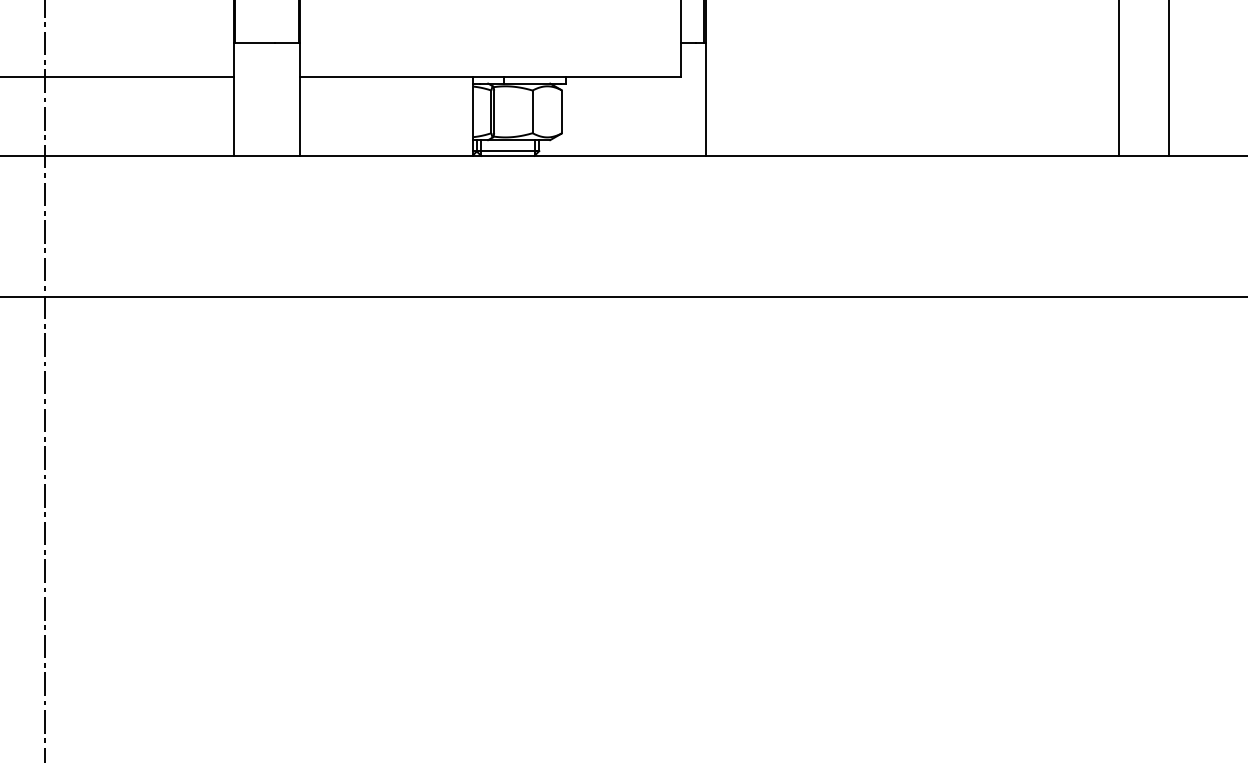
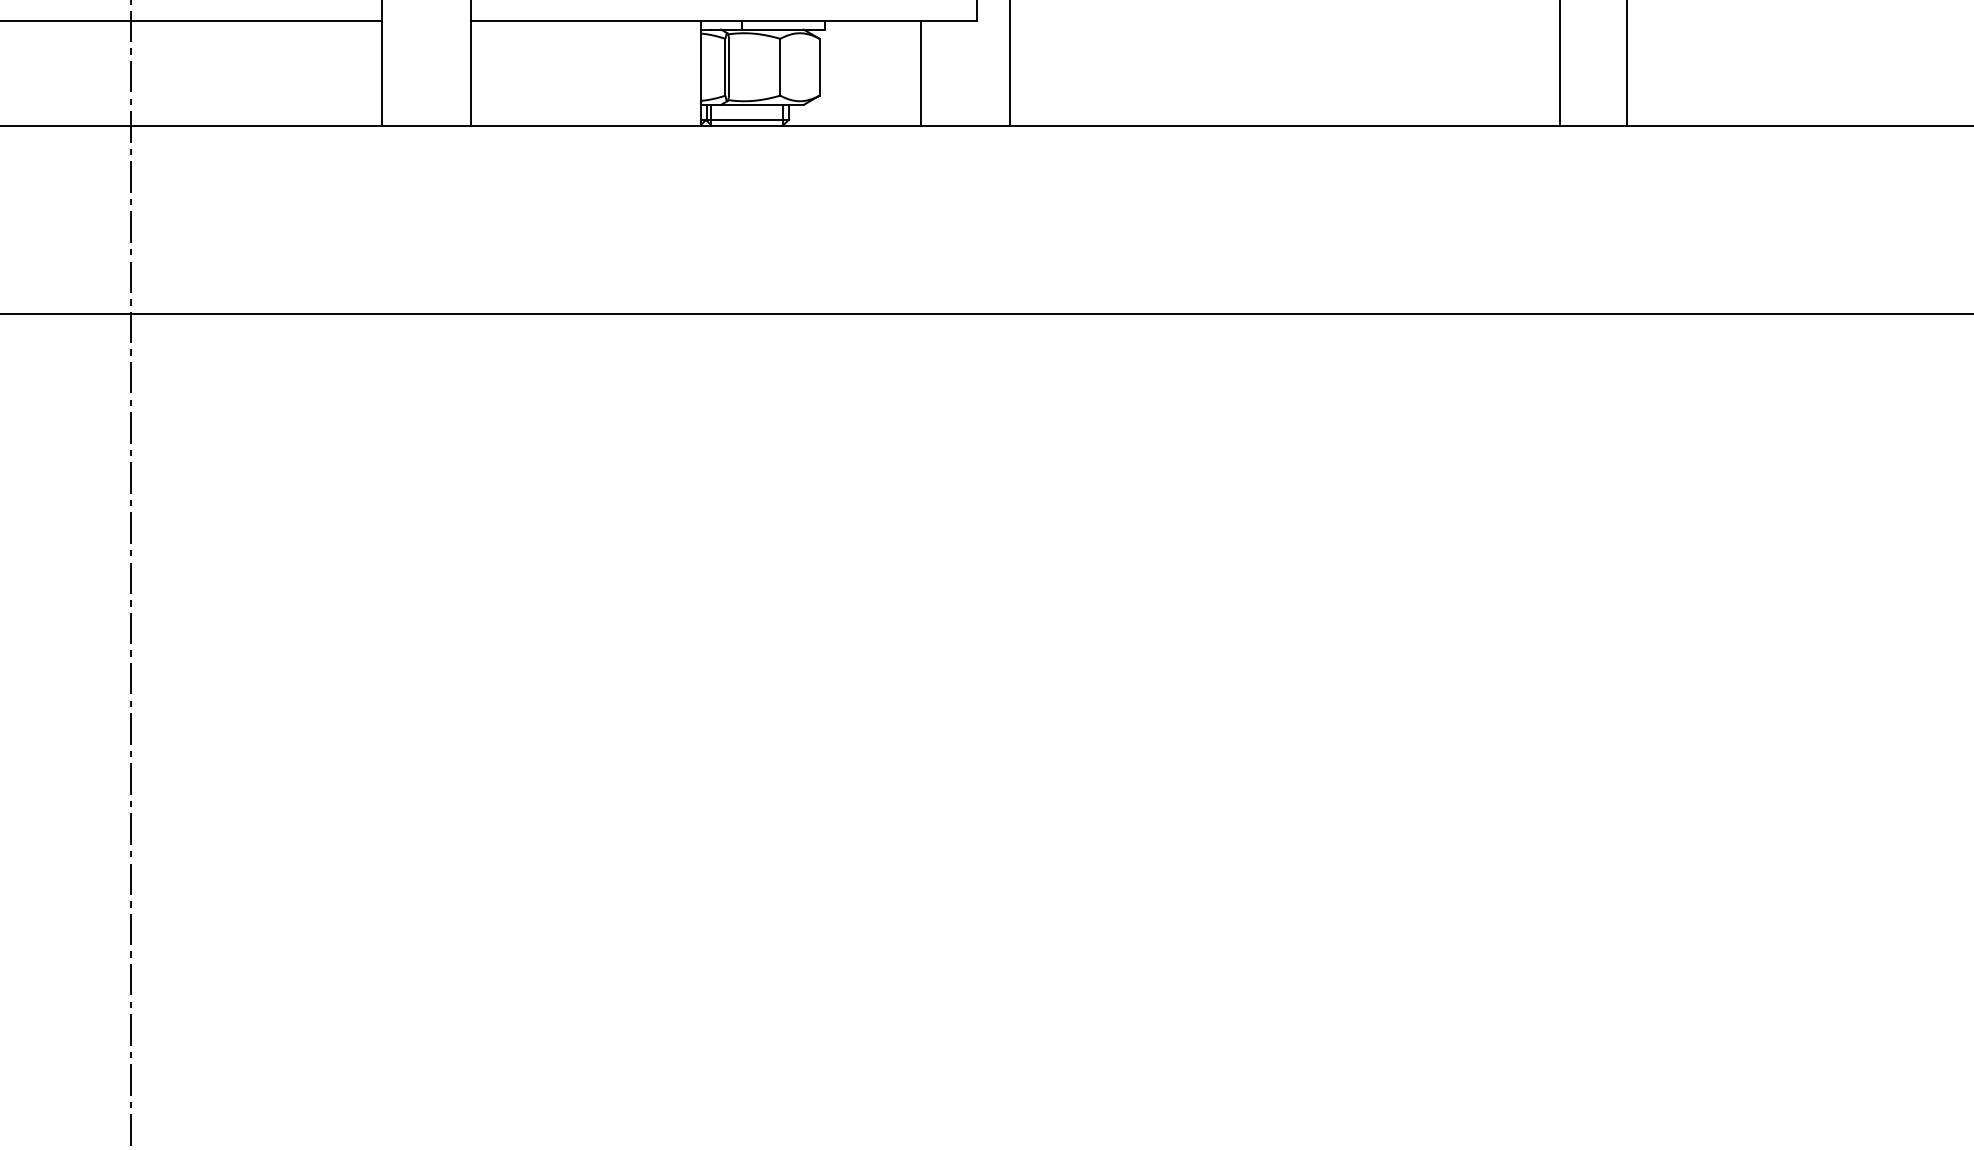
line: (638, 116) -> (921, 73), added

